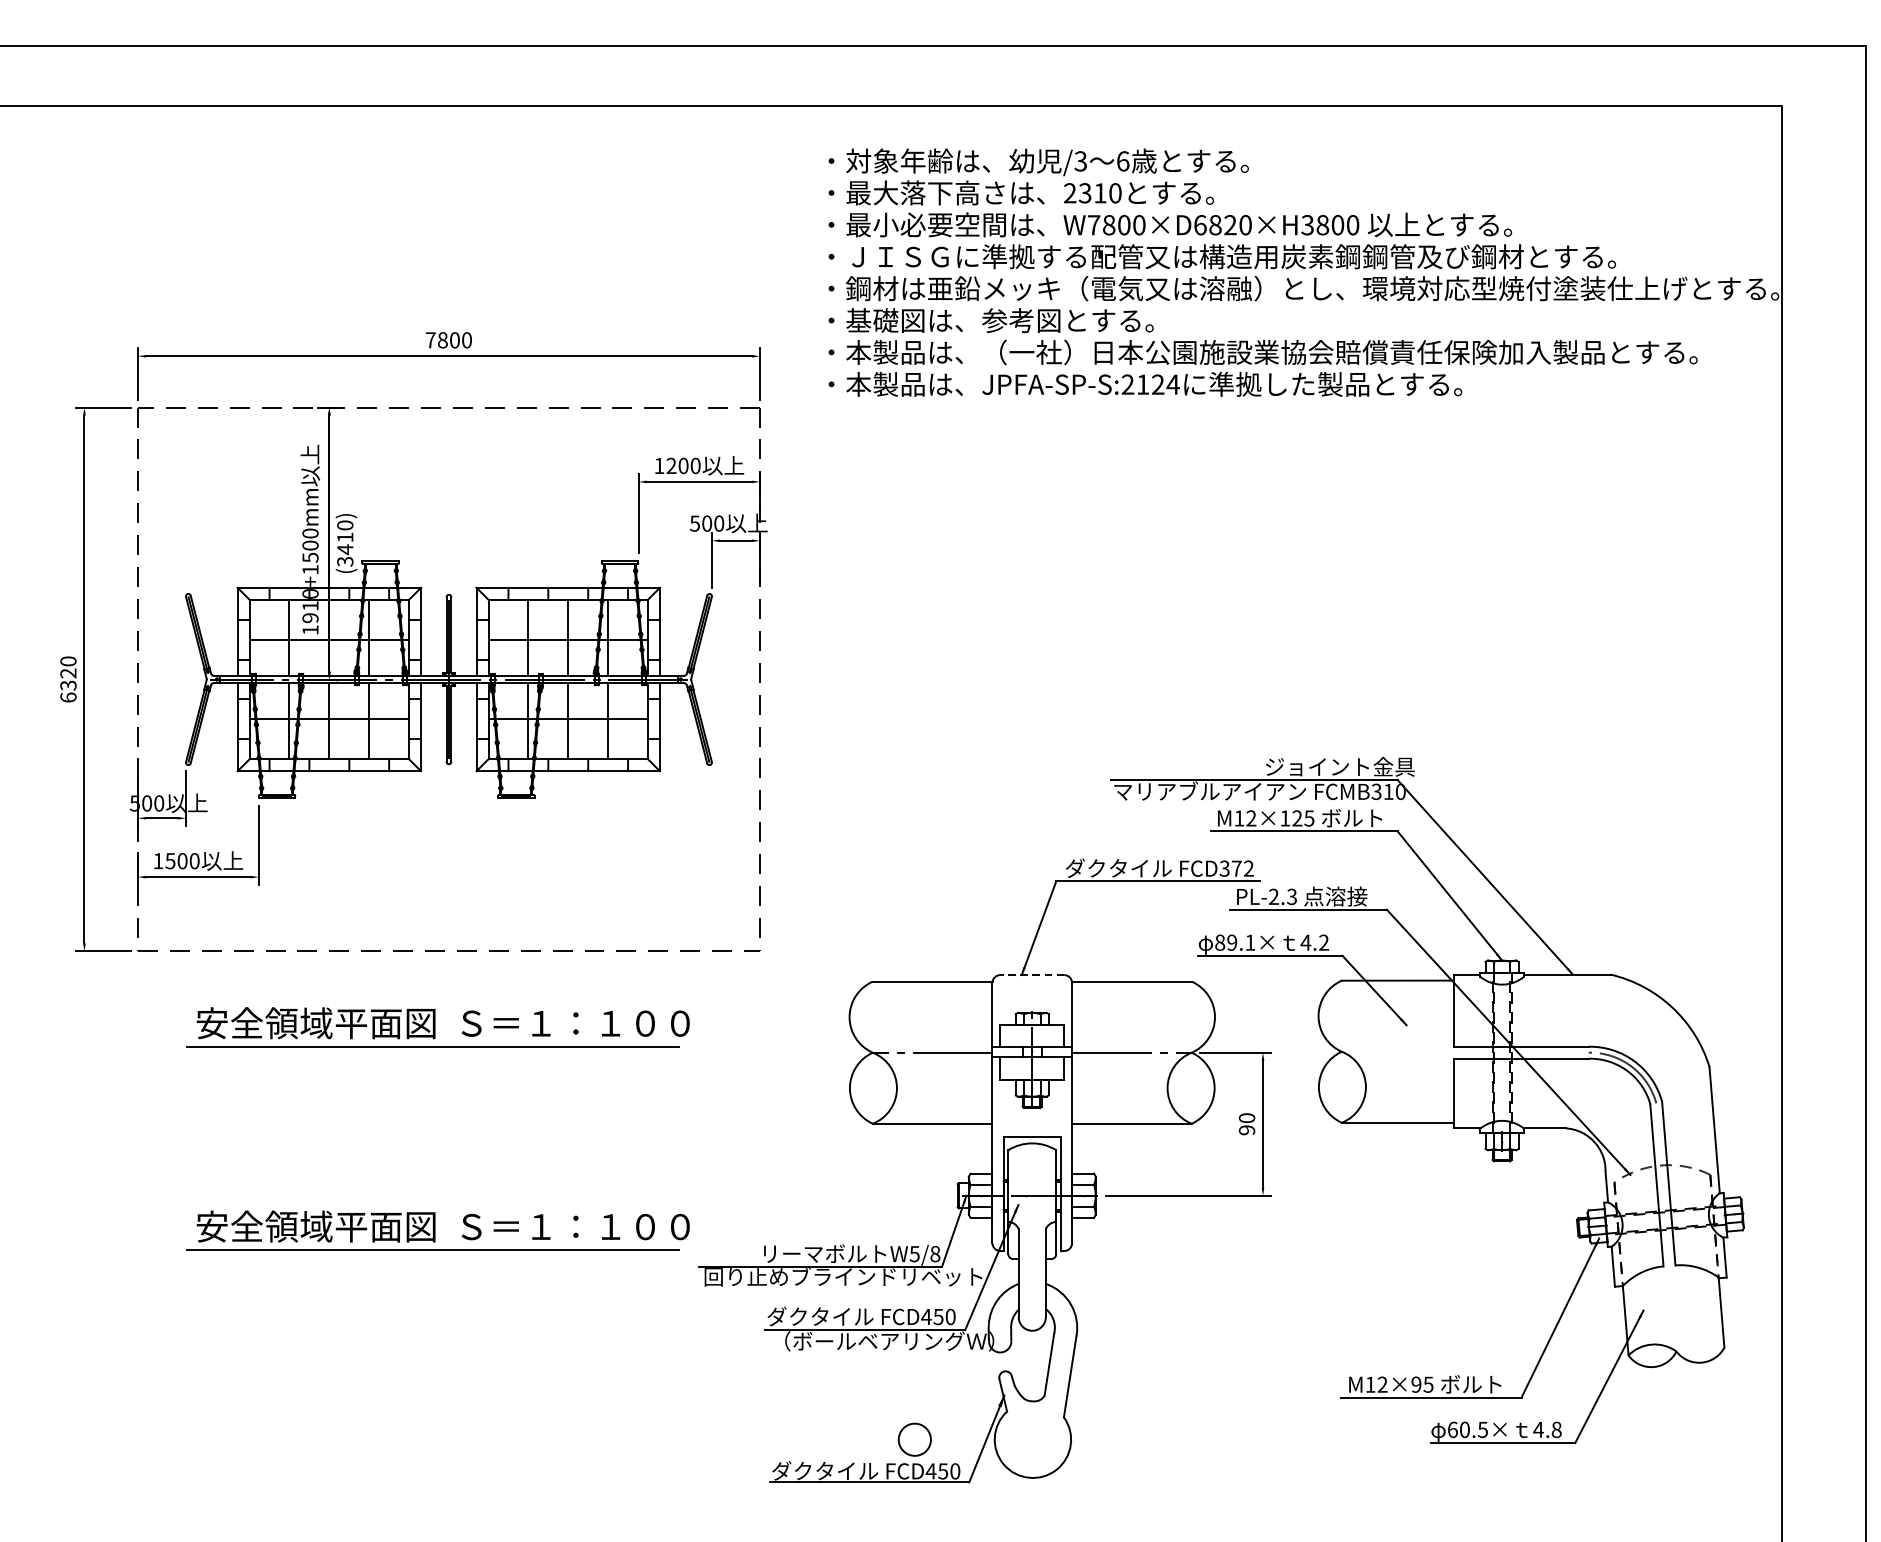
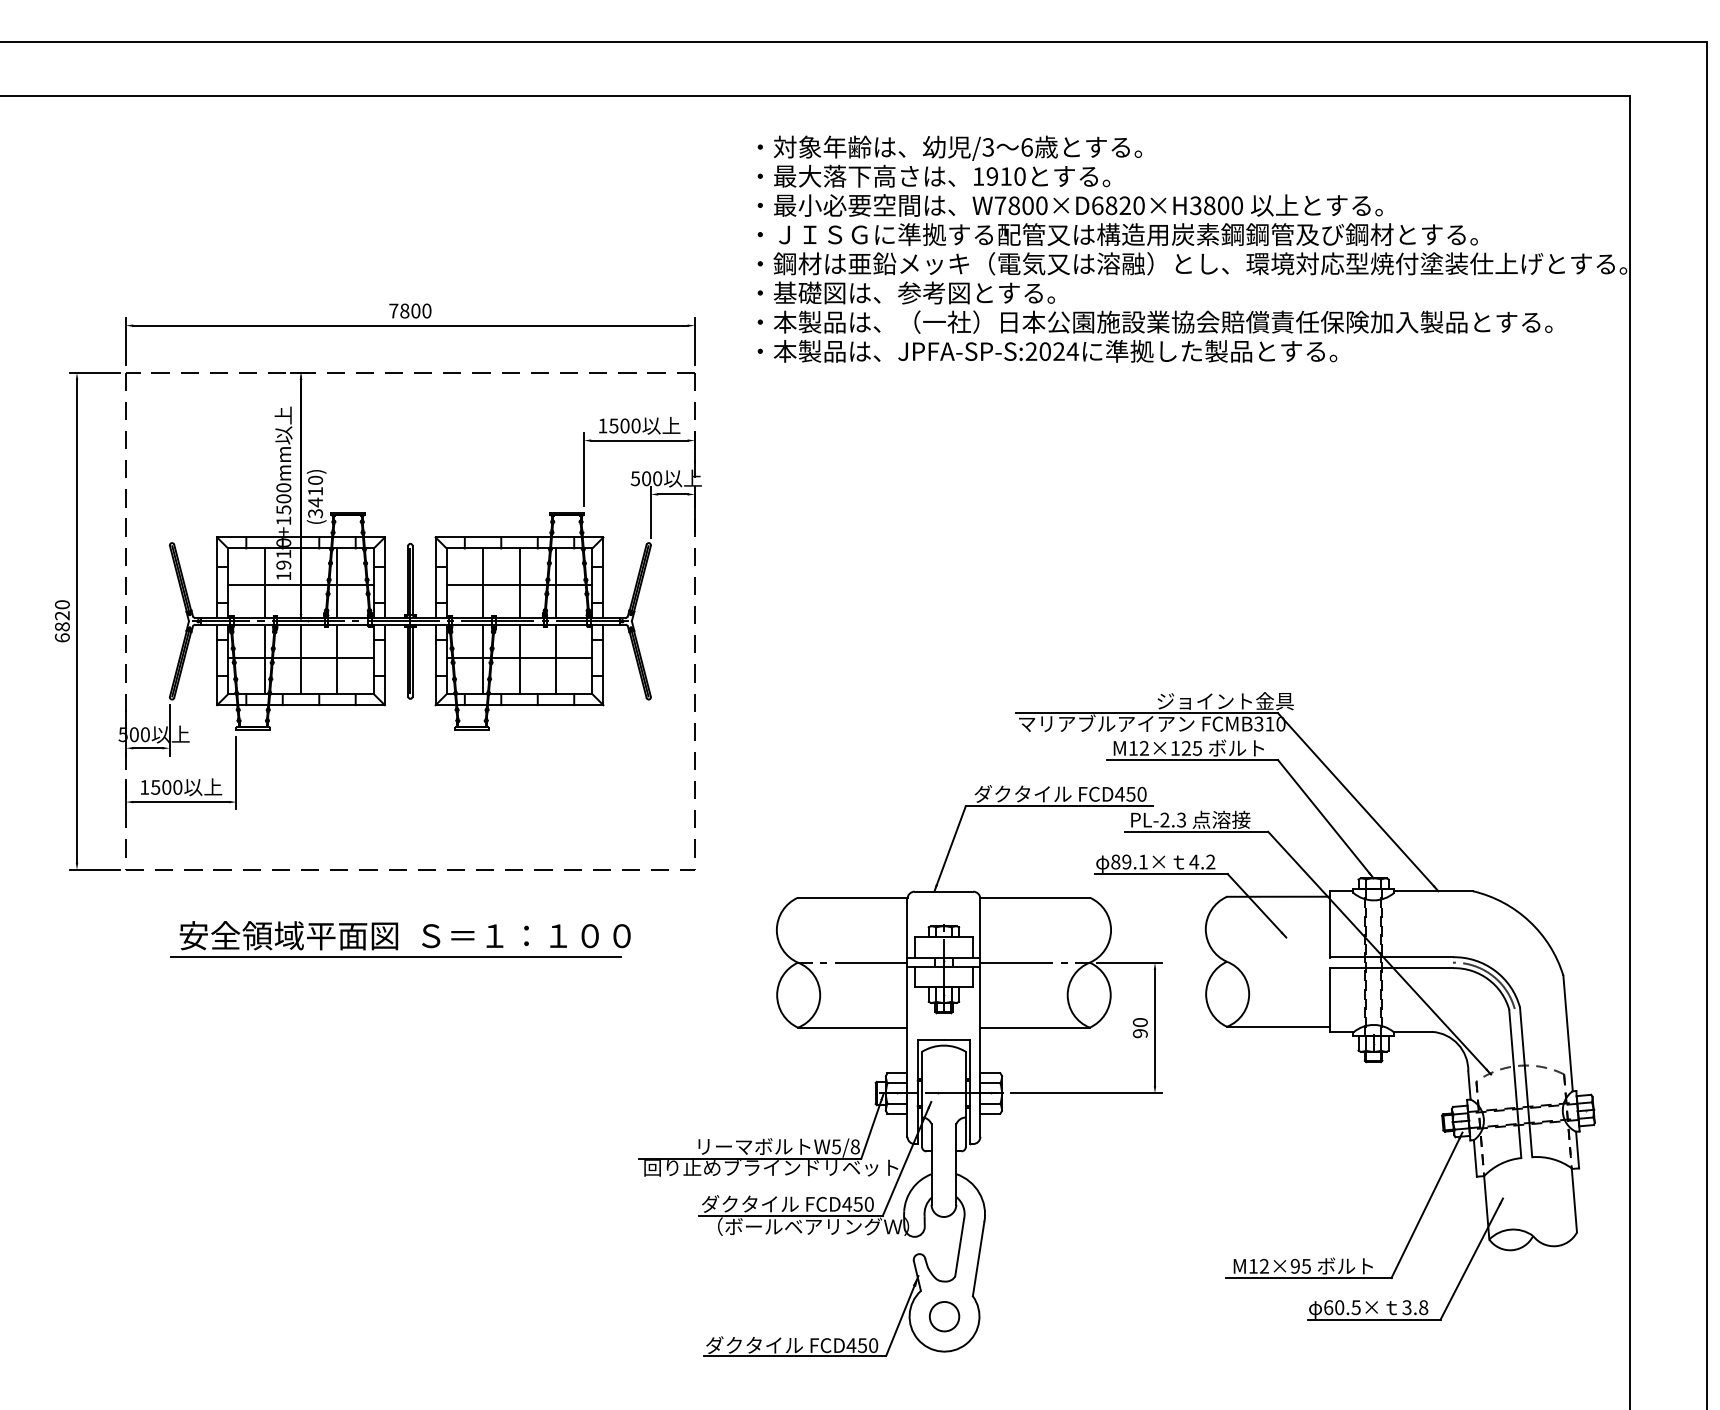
text: (1077, 193) -> (985, 176), 2310 -> 1910
text: (1142, 384) -> (1044, 351), JPFA-SP-S:2124 -> JPFA-SP-S:2024
text: (671, 465) -> (613, 425), 1200 -> 1500
text: (68, 685) -> (62, 626), 6320 -> 6820
text: (1236, 867) -> (1130, 793), FCD372 -> FCD450
line: (1031, 974) -> (943, 891), dashed -> solid
part: (438, 1230) -> (400, 1125), removed
text: (1537, 1429) -> (1406, 1307), 4.8 -> 3.8
circle: (914, 1439) -> (944, 1316), moved

